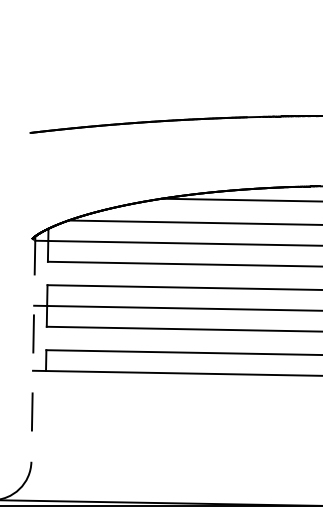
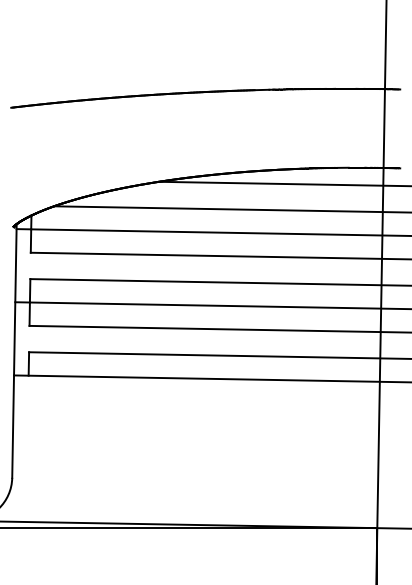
line: (33, 349) -> (14, 351), dashed -> solid

